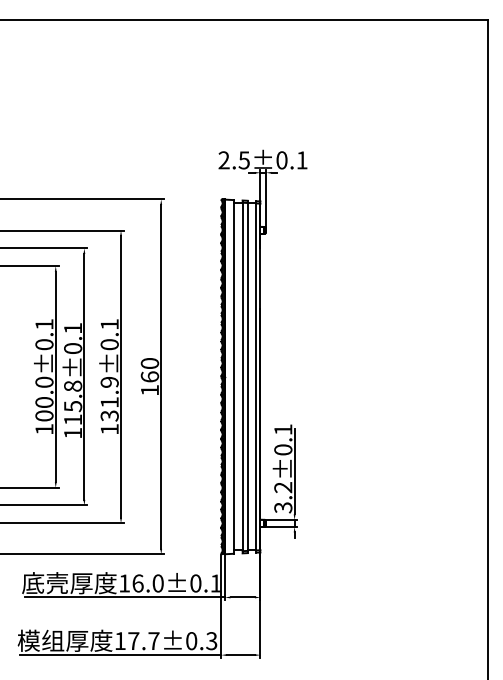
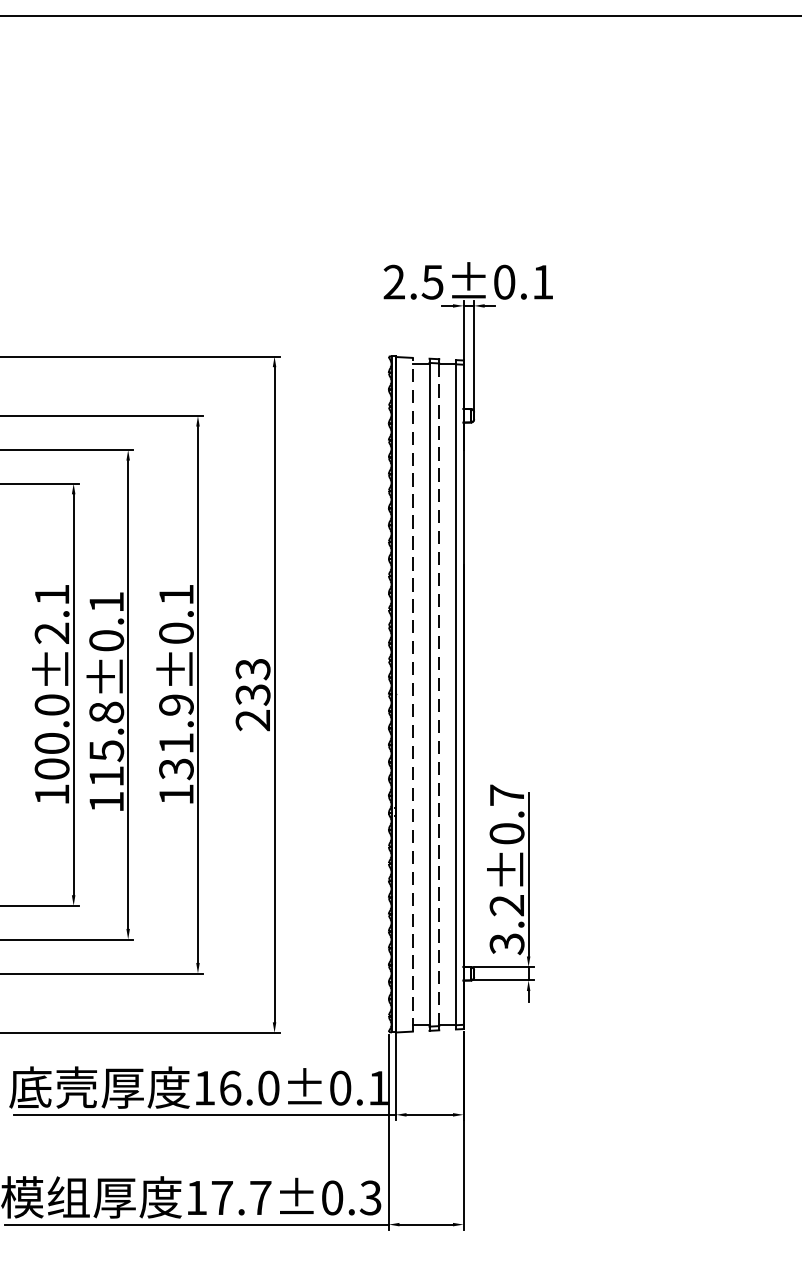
text: (44, 344) -> (52, 632), 100.0±0.1 -> 100.0±2.1
text: (149, 376) -> (252, 693), 160 -> 233
line: (233, 376) -> (412, 693), solid -> dashed
line: (247, 376) -> (438, 693), solid -> dashed
text: (283, 429) -> (507, 794), 3.2±0.1 -> 3.2±0.7

